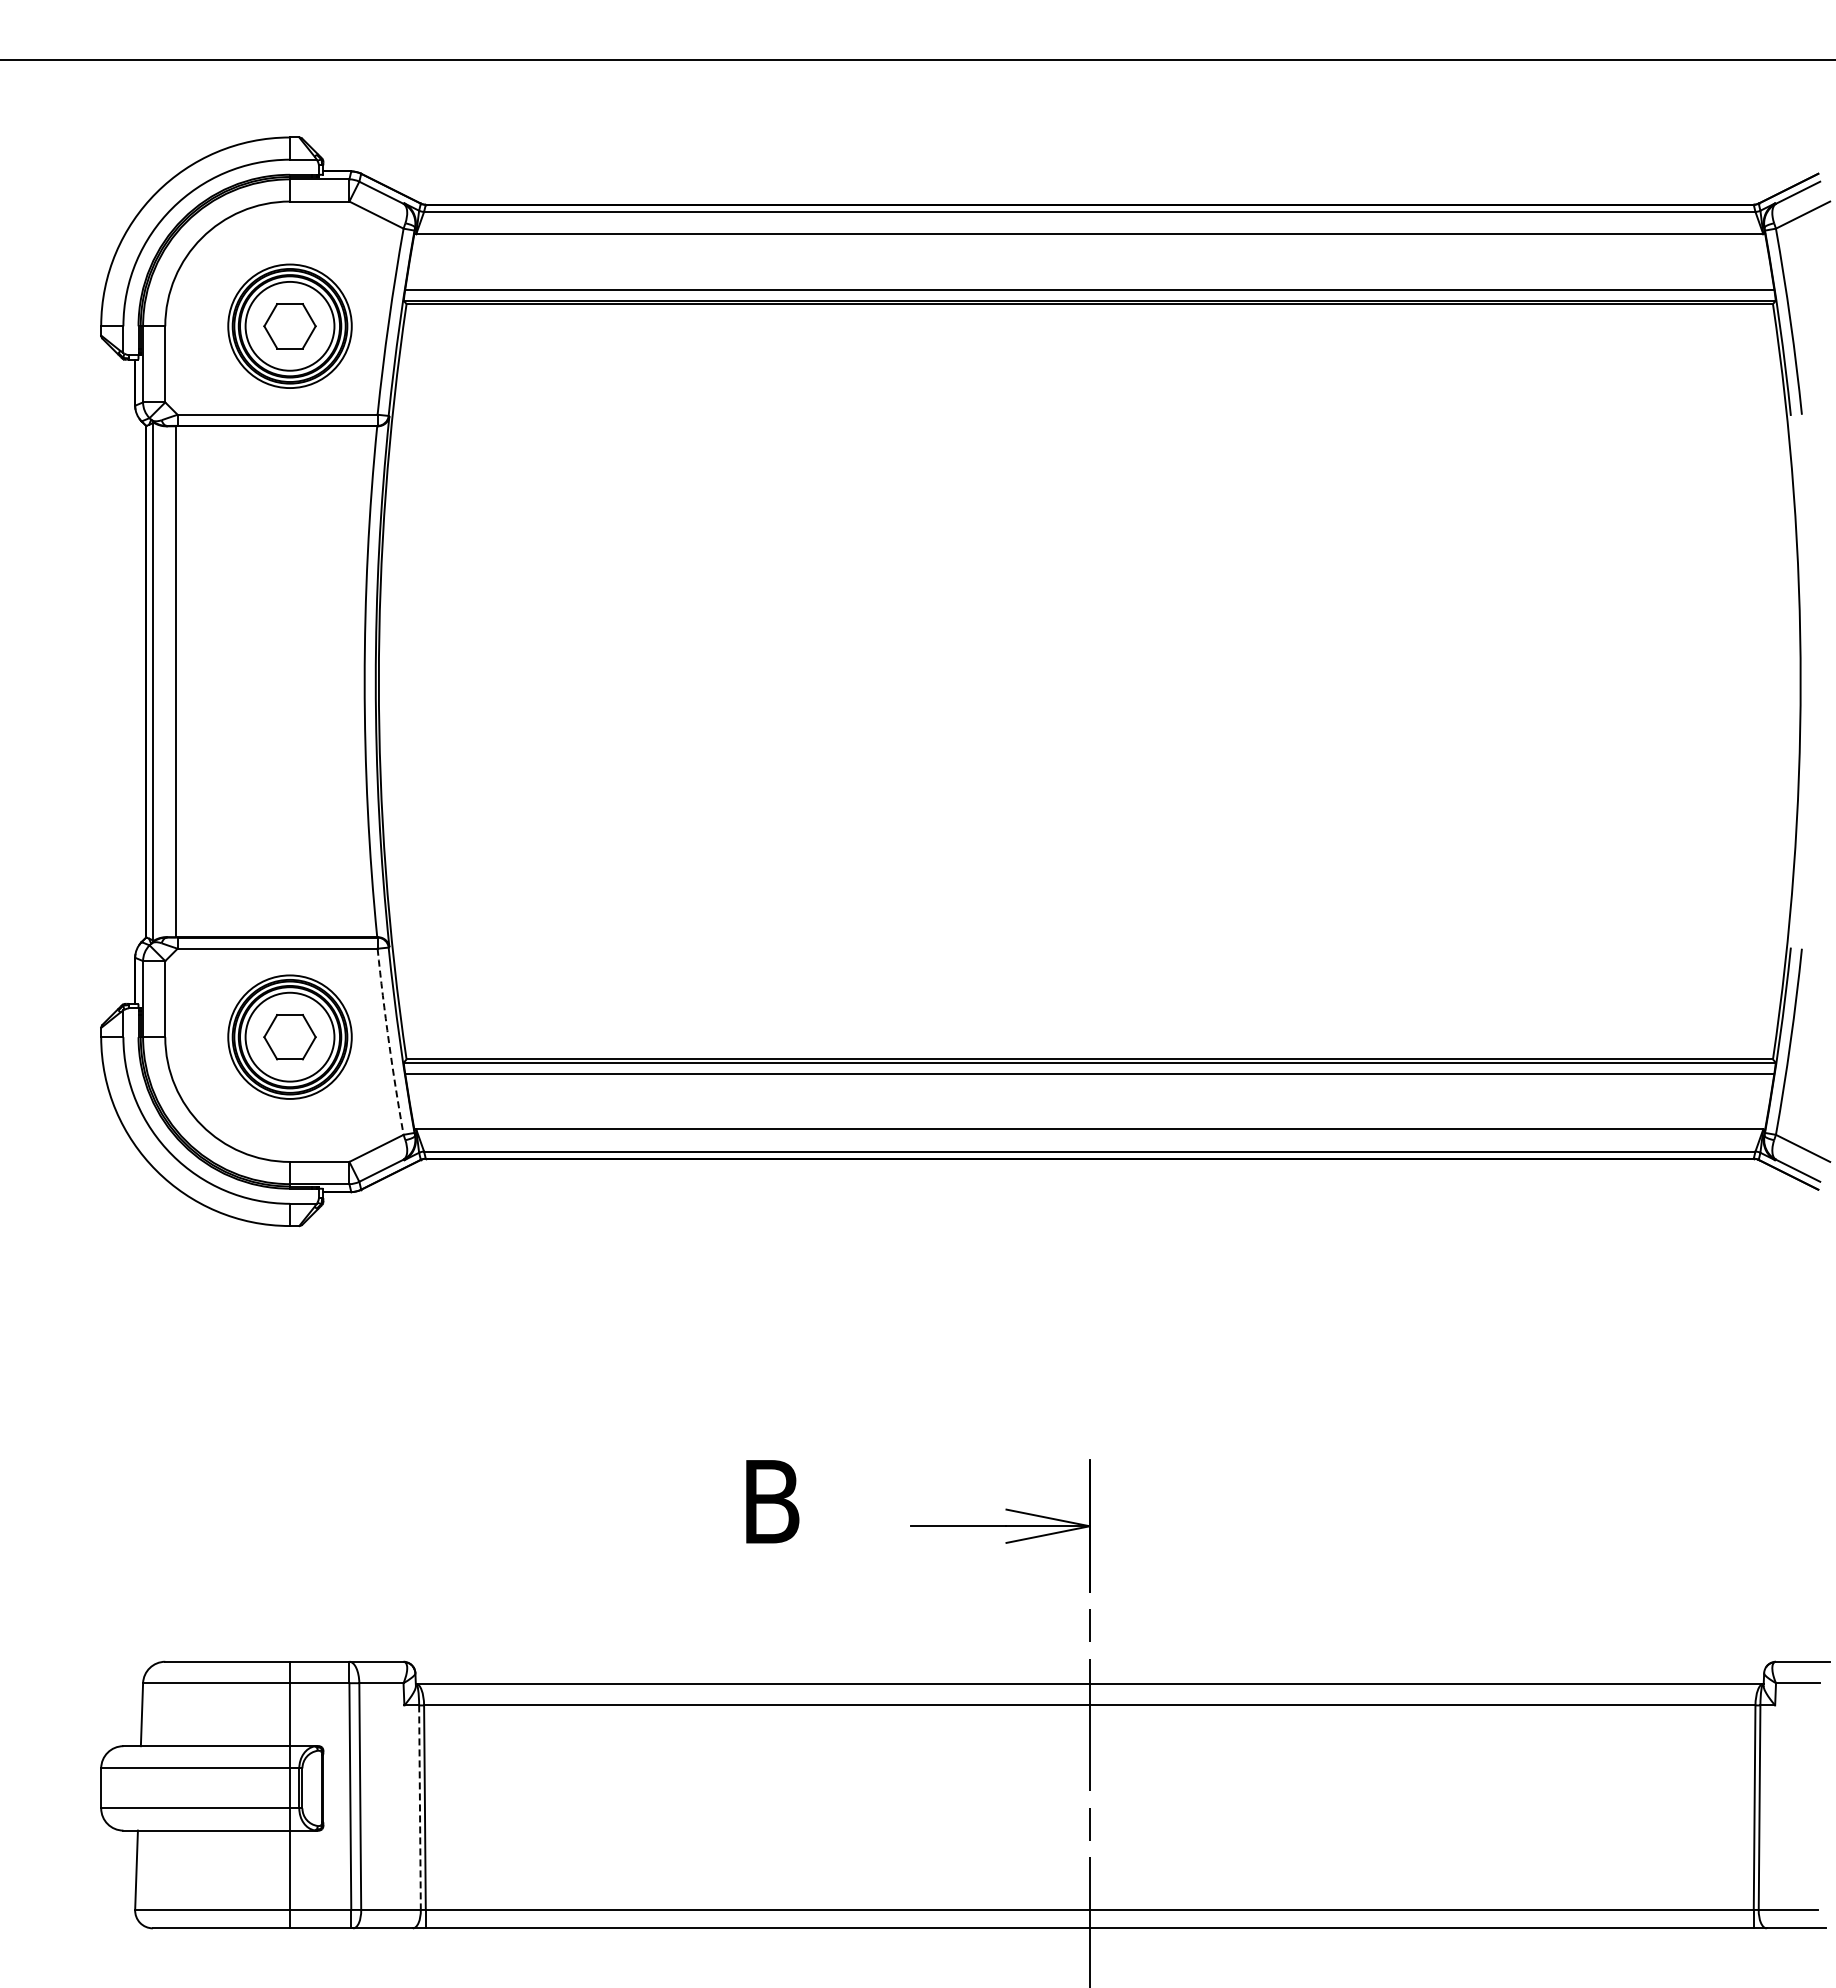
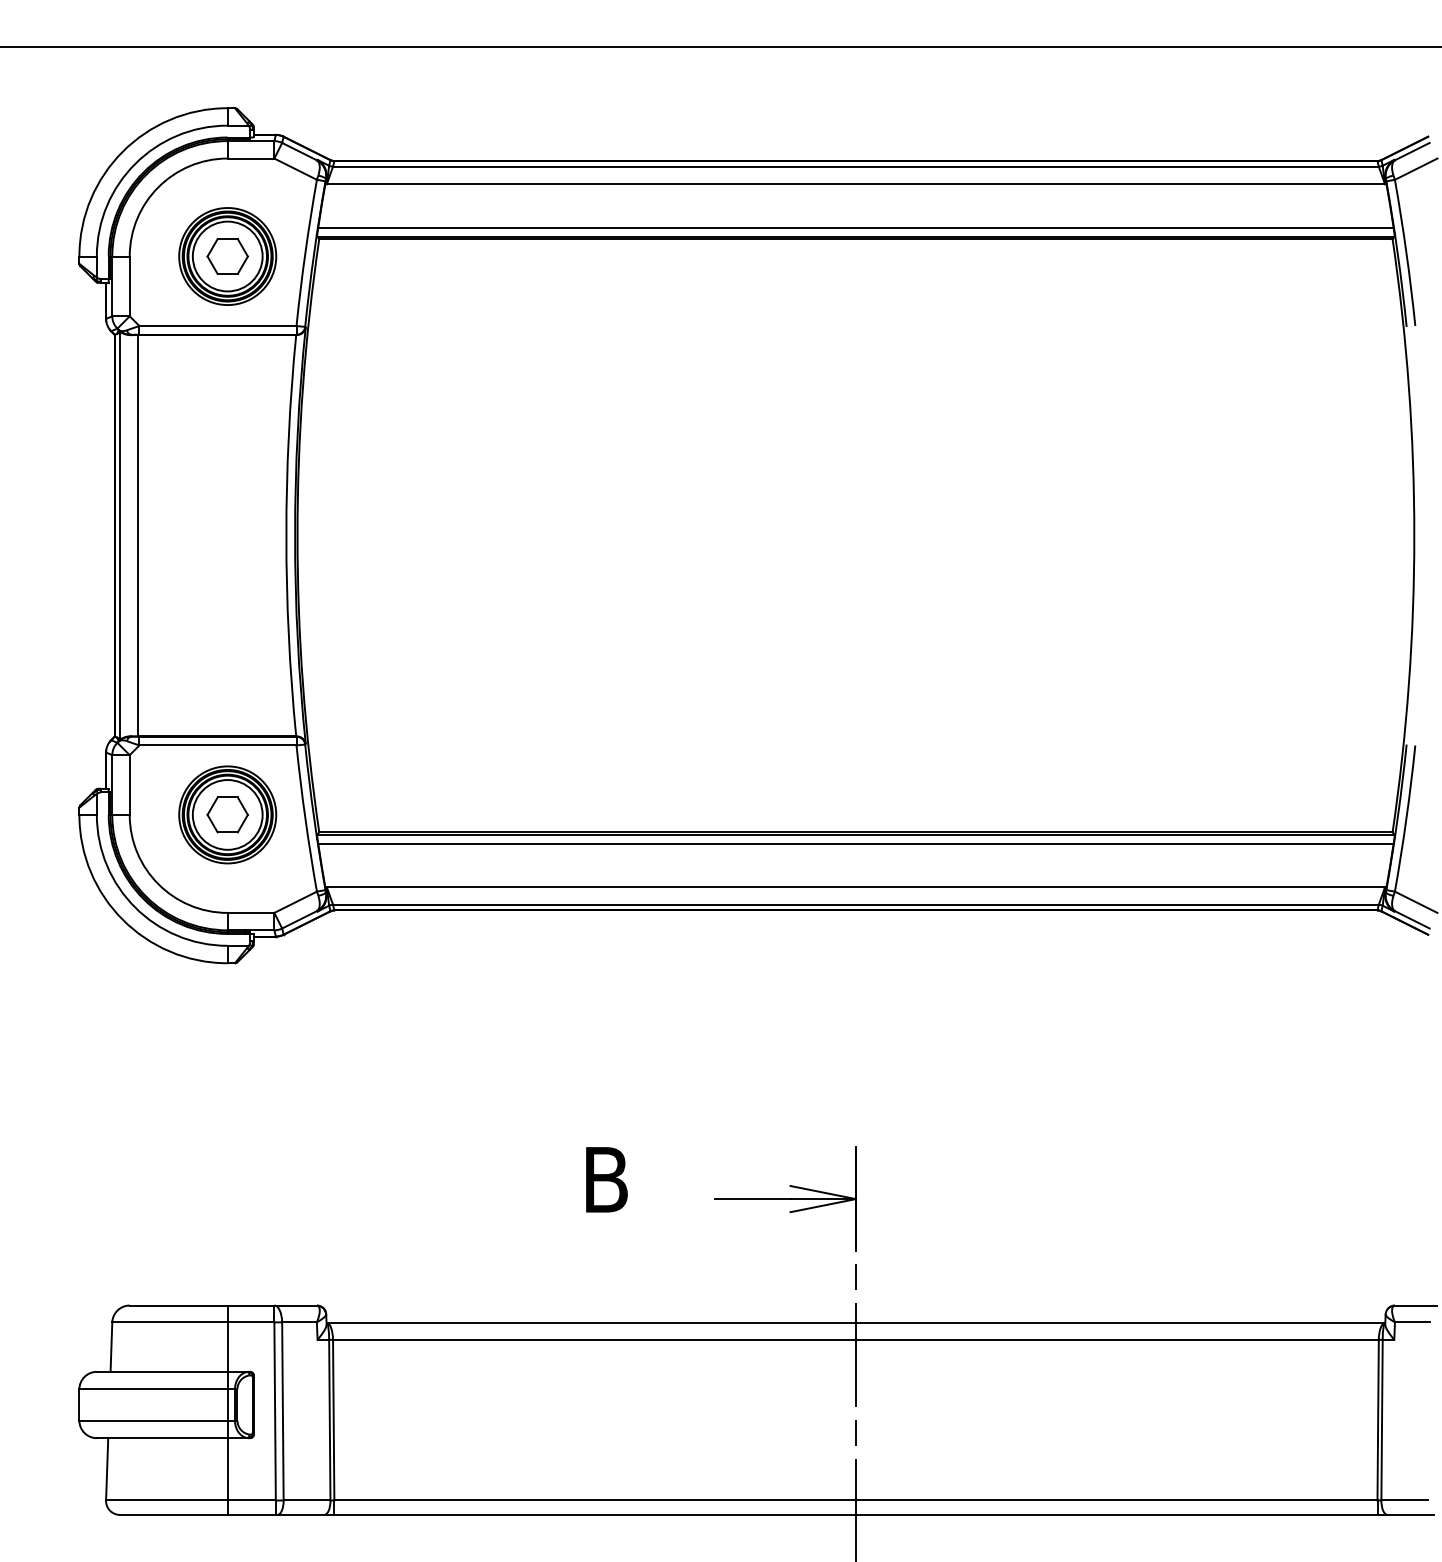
arc: (388, 1042) -> (305, 819), dashed -> solid
line: (419, 1808) -> (329, 1420), dashed -> solid

